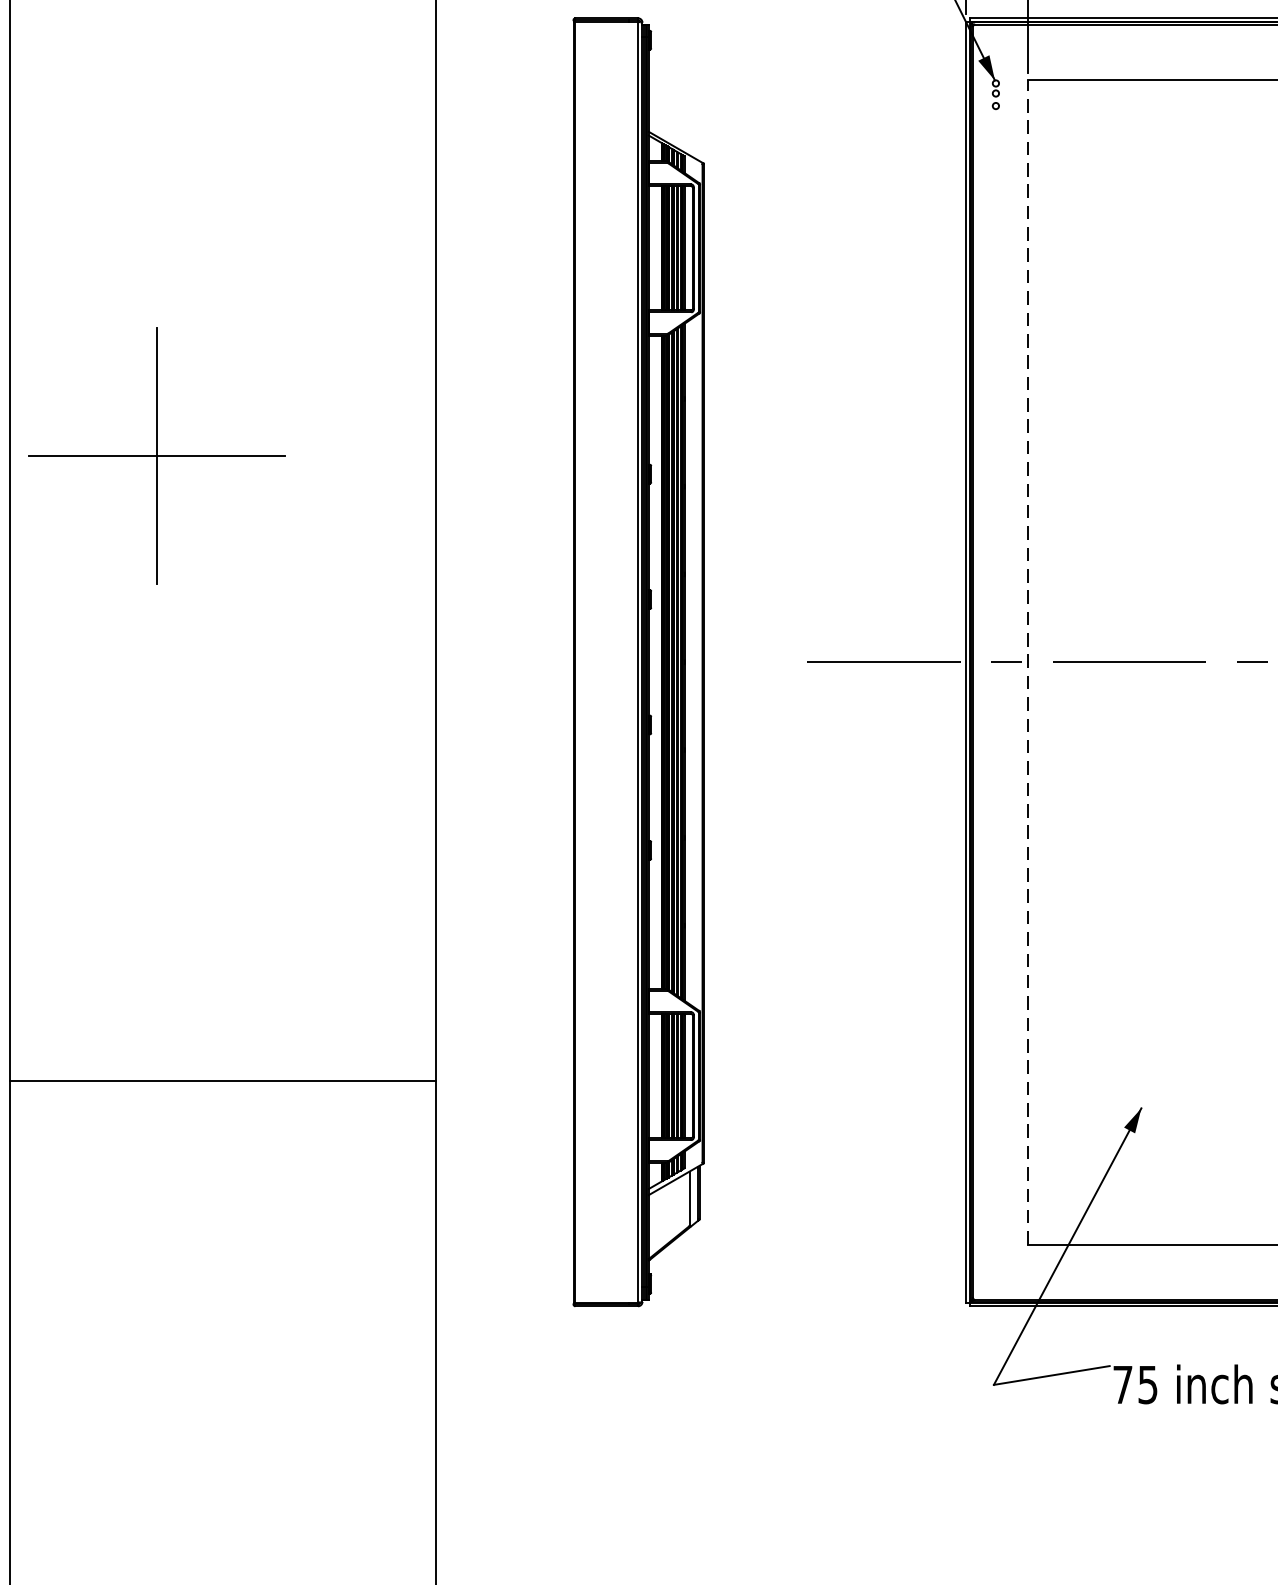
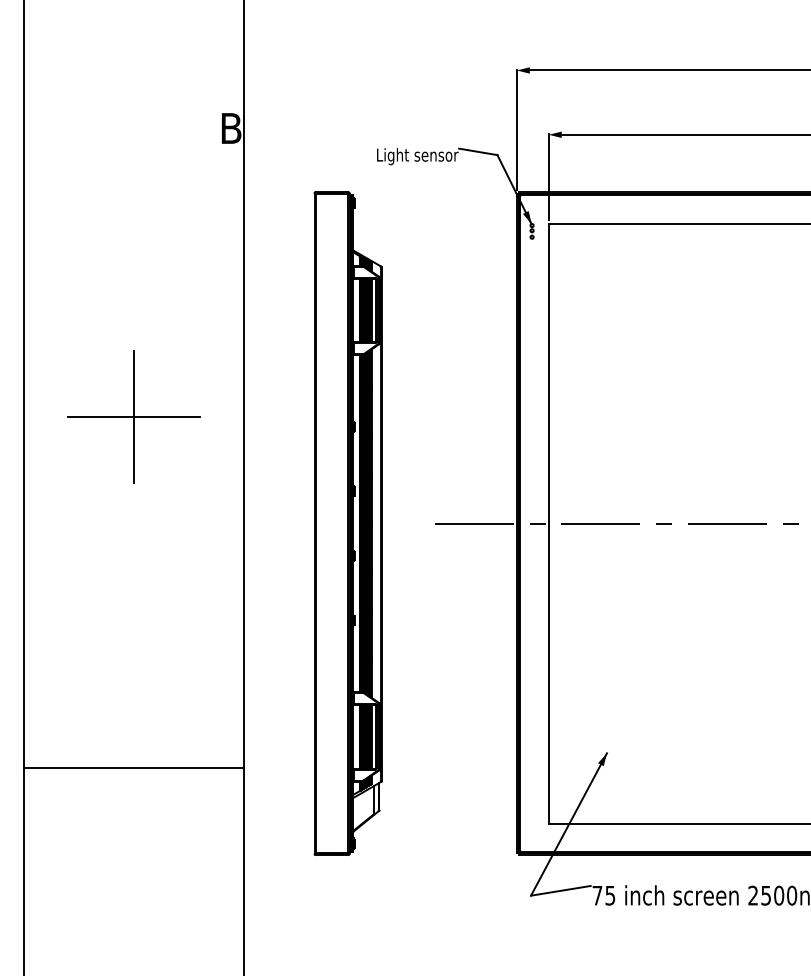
part: (155, 454) -> (133, 416), moved
line: (1027, 662) -> (548, 523), dashed -> solid
line: (221, 1081) -> (133, 768), moved

